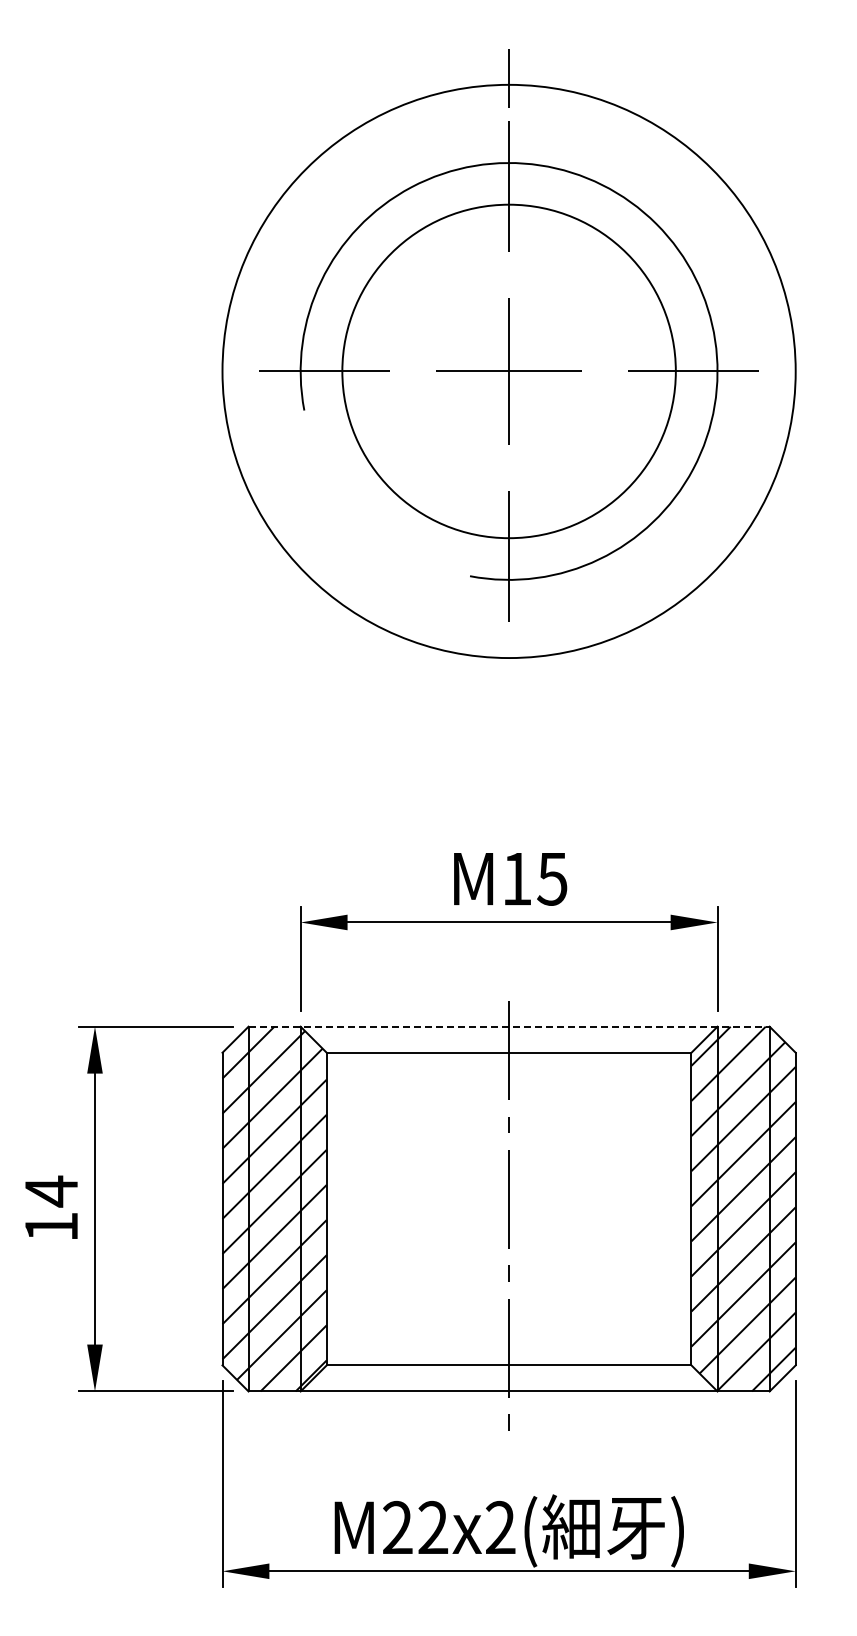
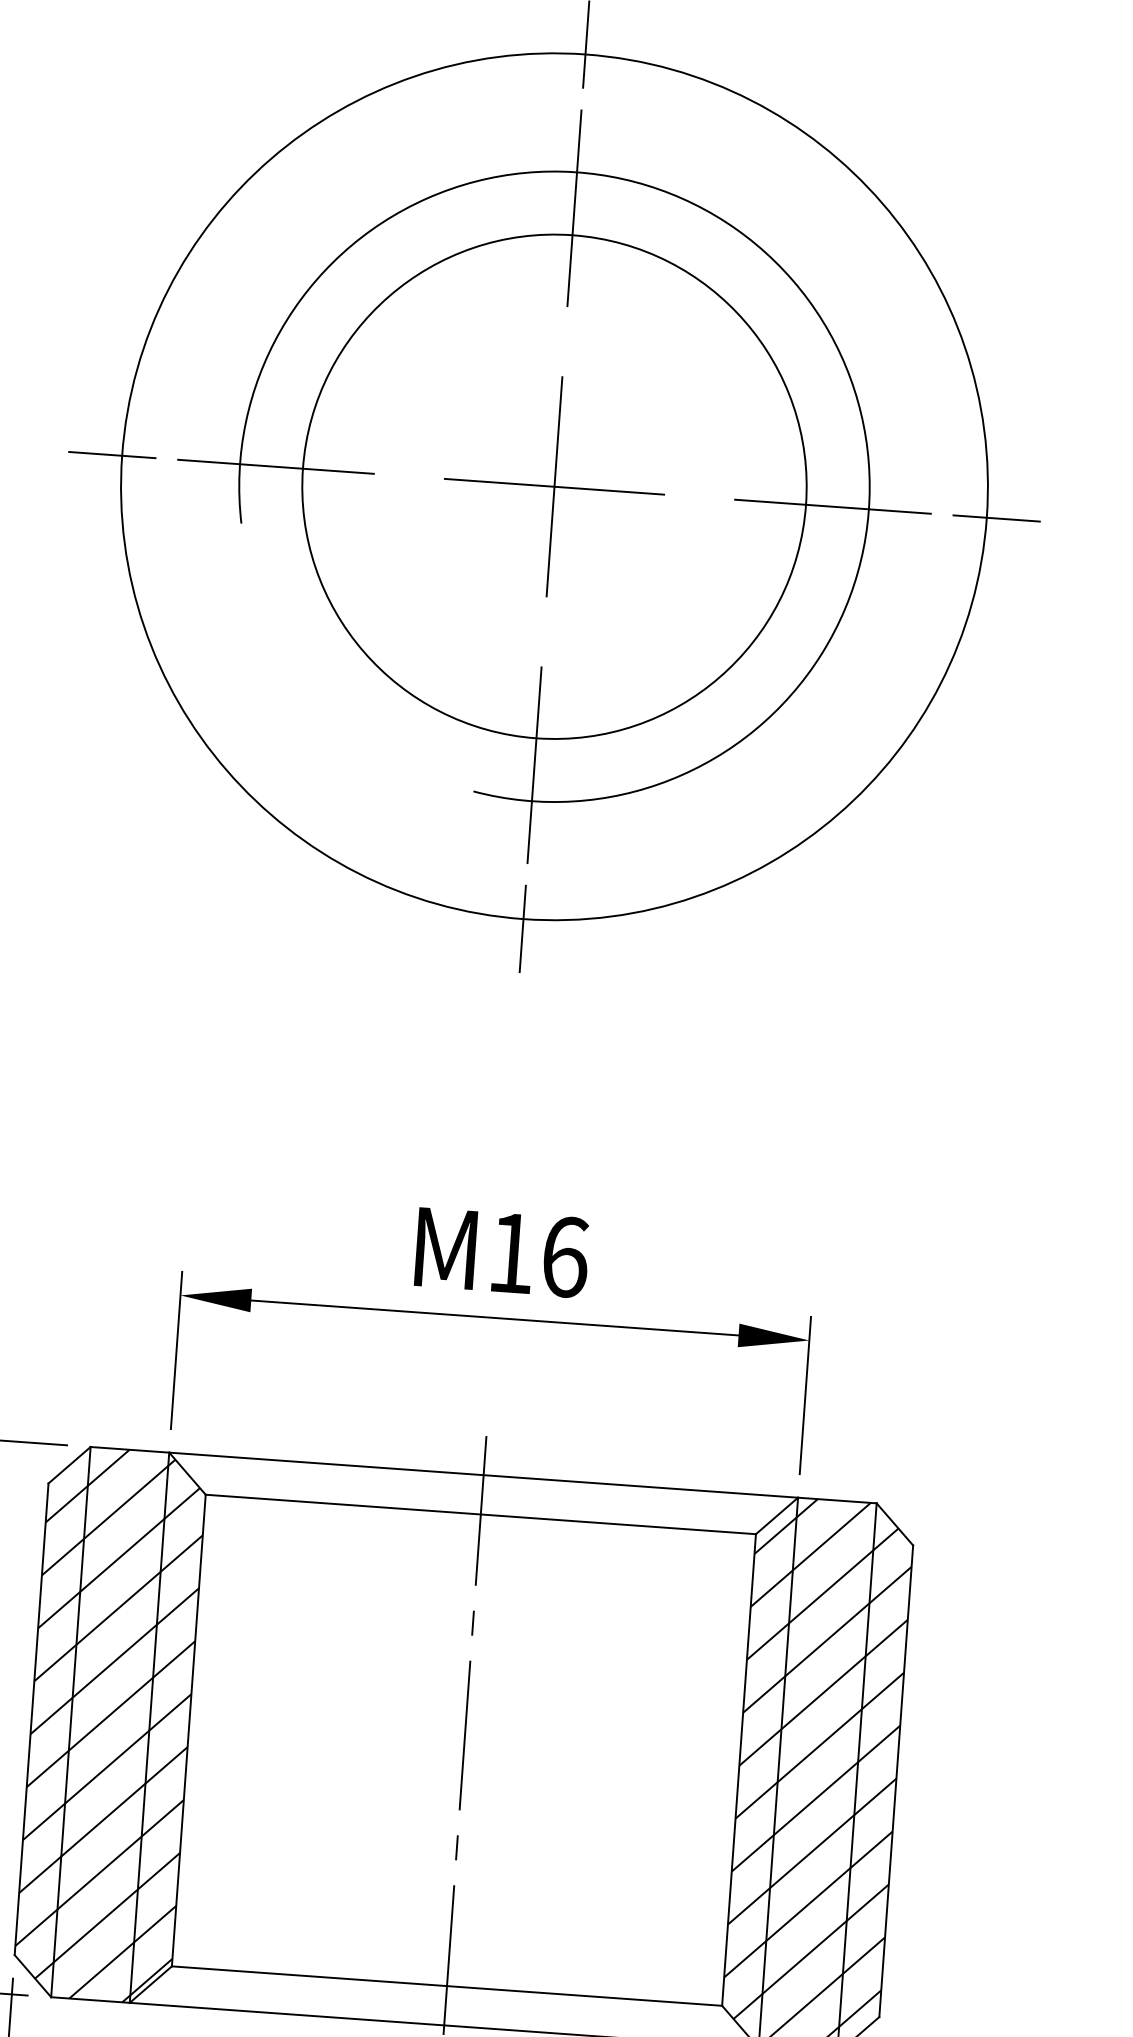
line: (215, 371) -> (111, 455), added
line: (802, 371) -> (997, 518), added
line: (509, 664) -> (523, 928), added
text: (552, 878) -> (565, 1256), M15 -> M16
line: (509, 1026) -> (484, 1474), dashed -> solid

